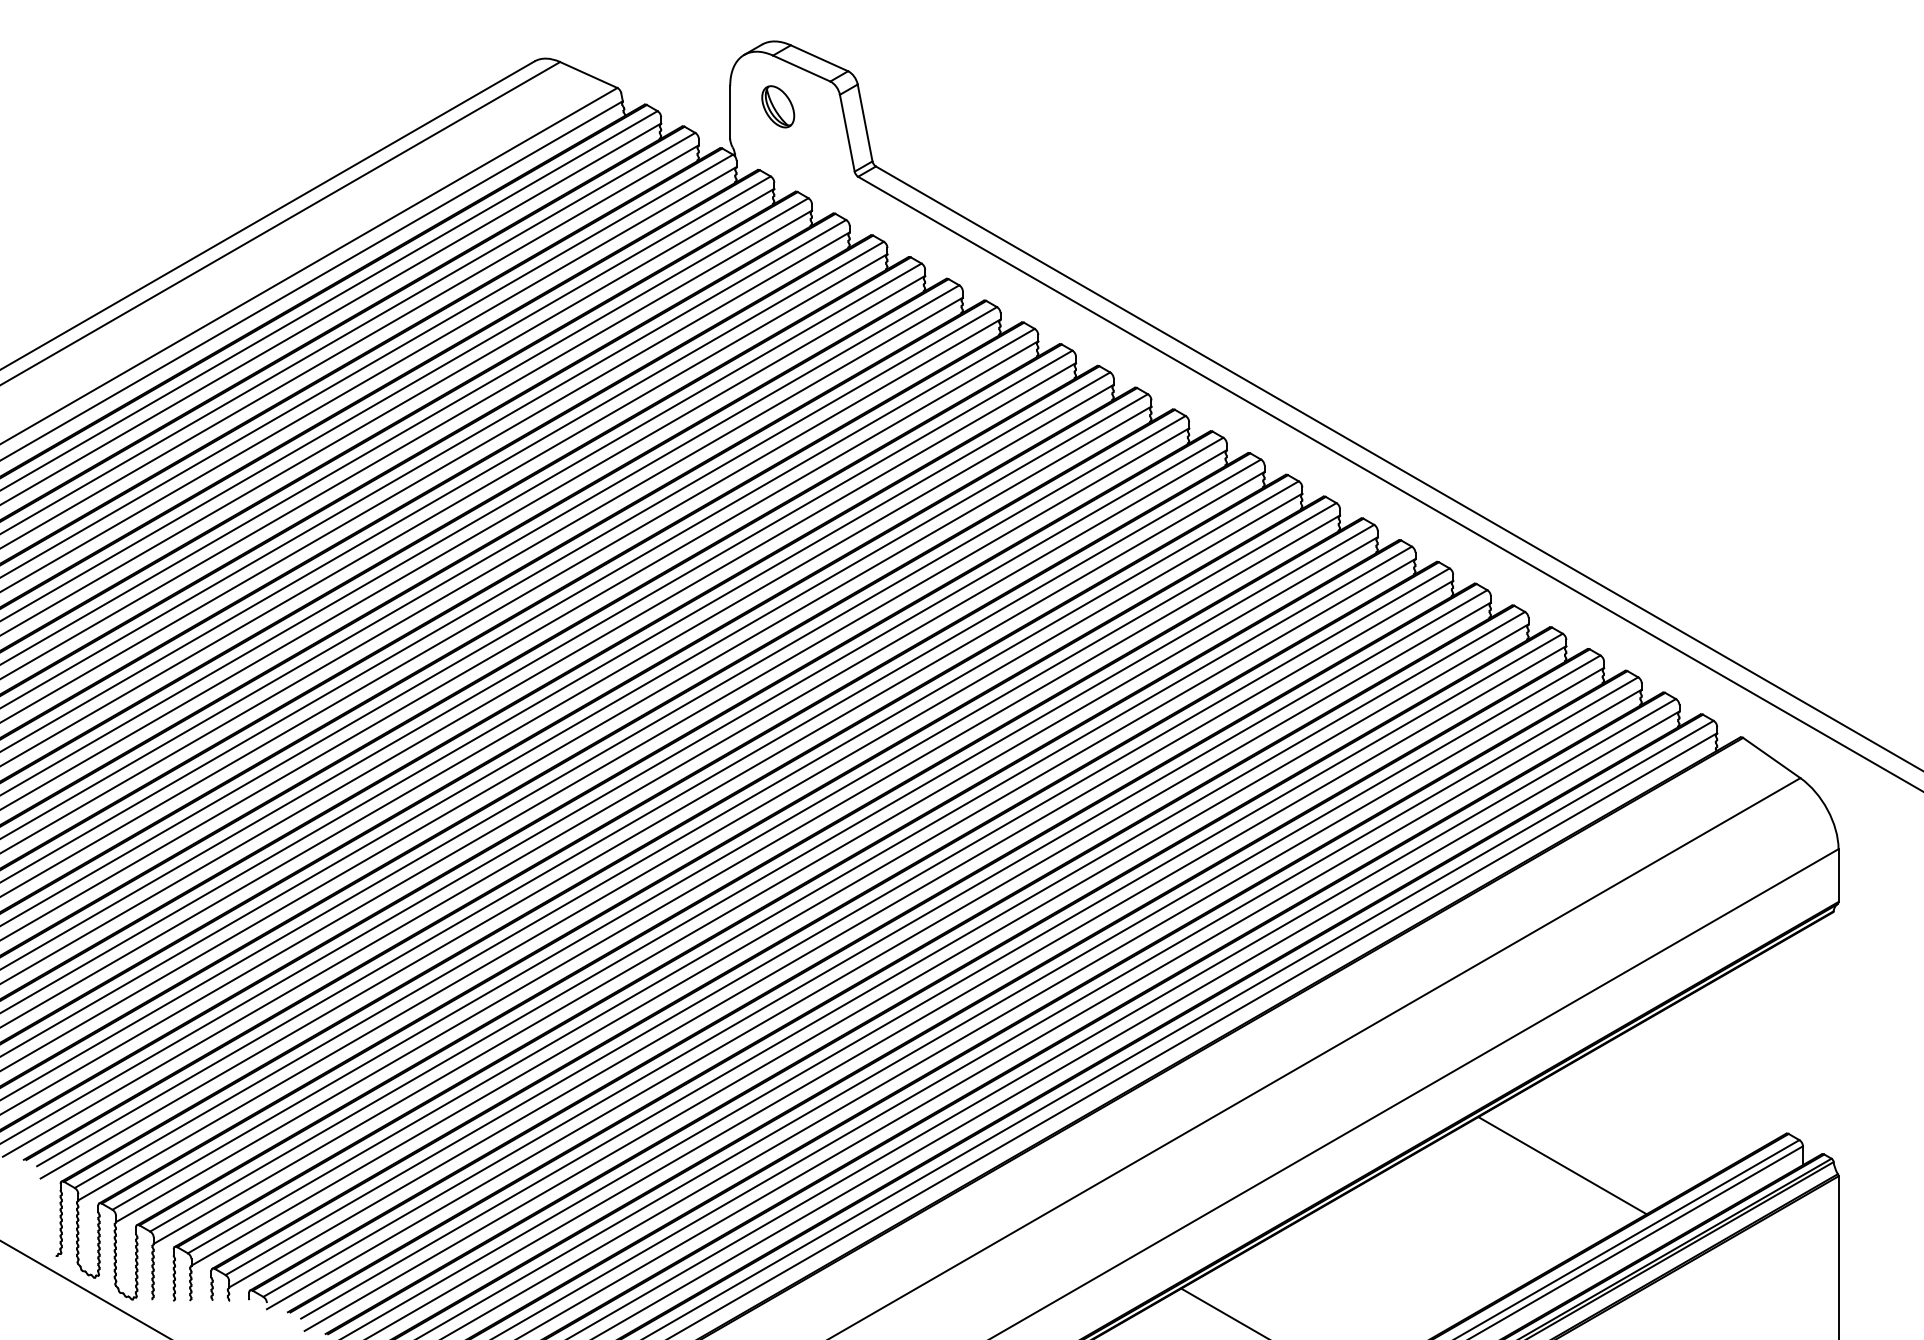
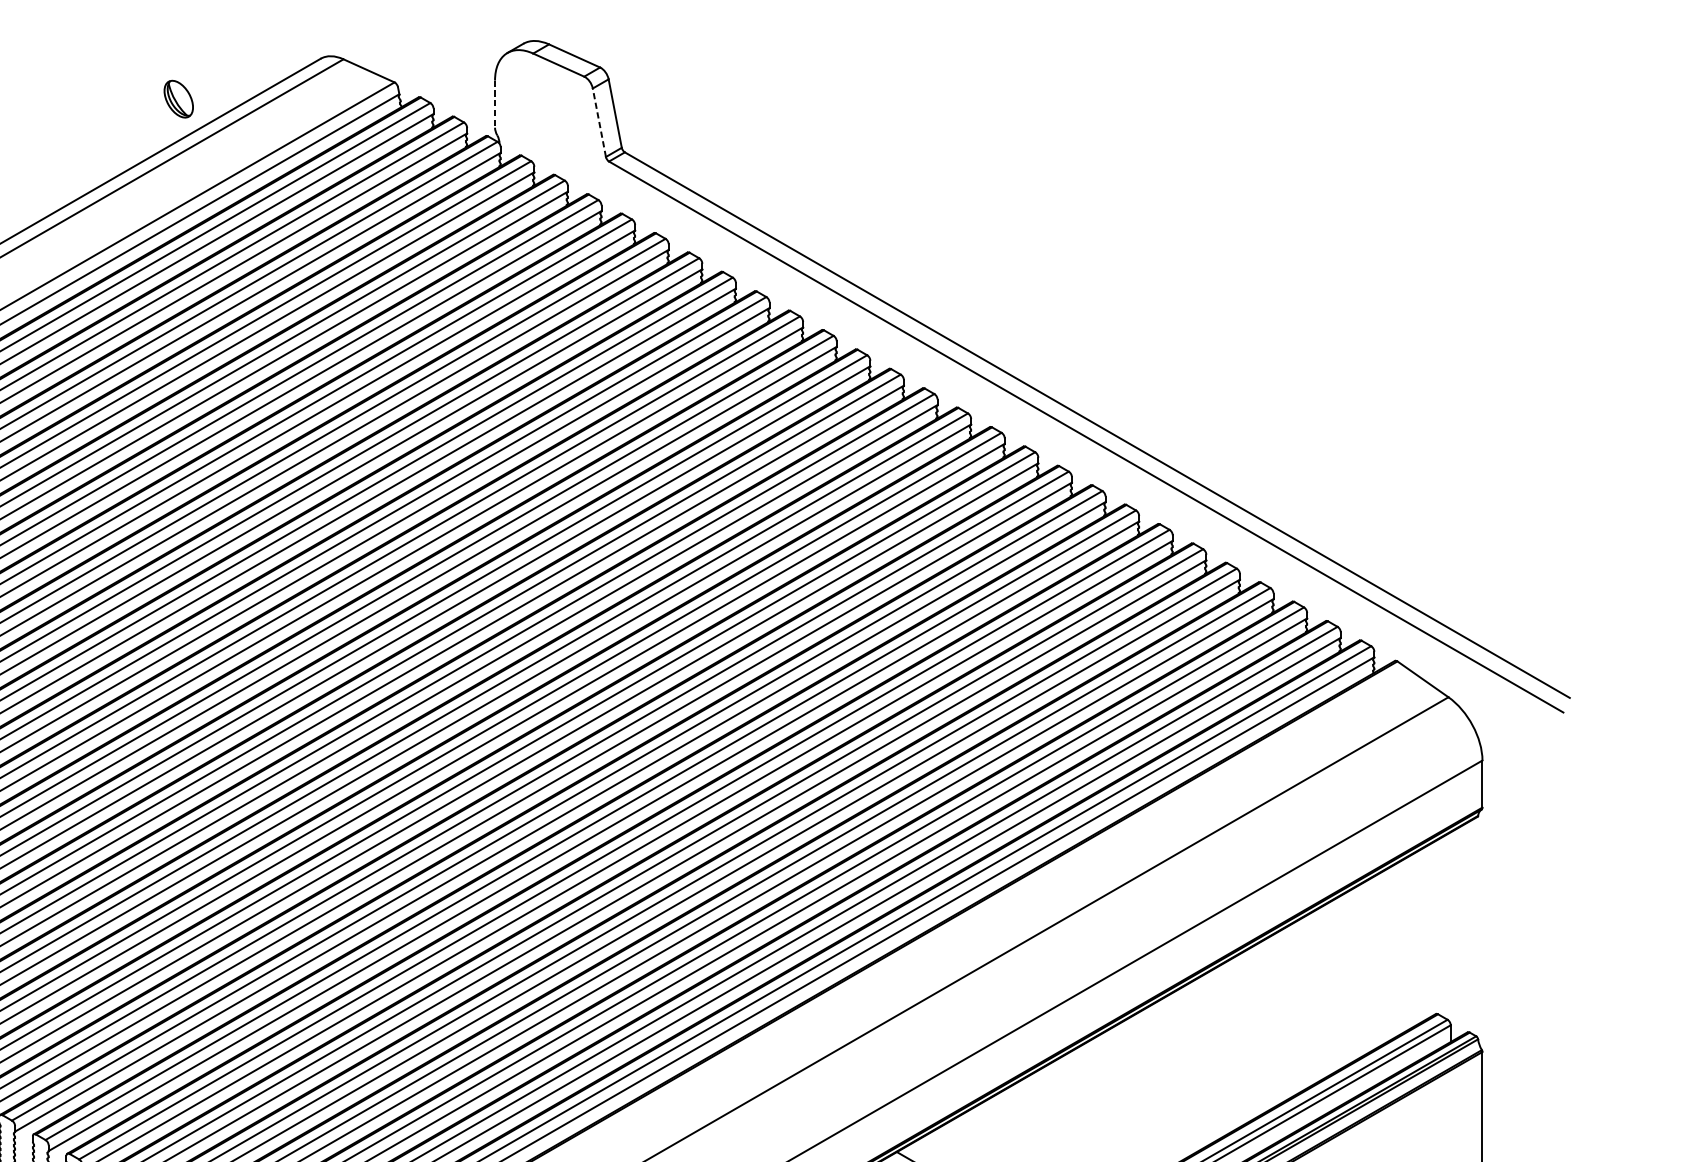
part: (778, 106) -> (179, 98), moved
line: (730, 112) -> (495, 104), solid -> dashed
line: (847, 132) -> (599, 122), solid -> dashed
line: (1562, 1165) -> (1236, 1042), removed

